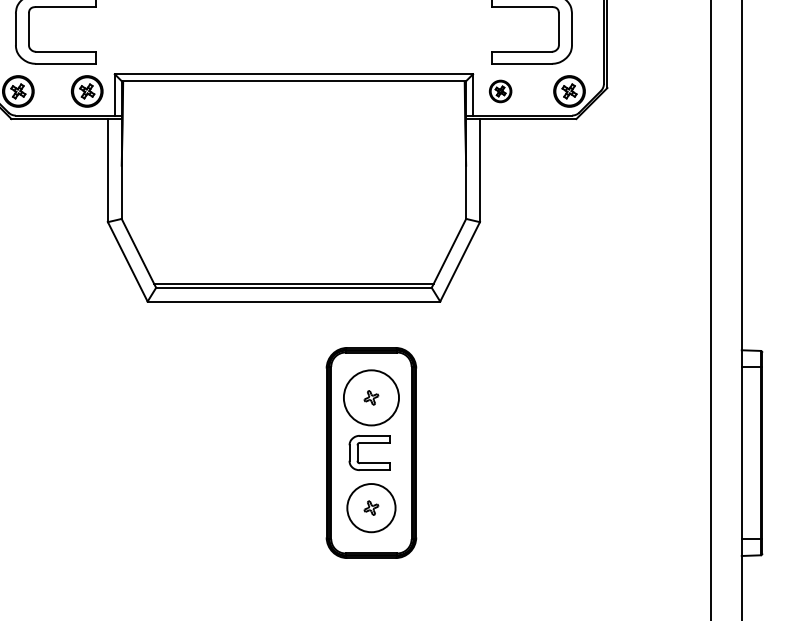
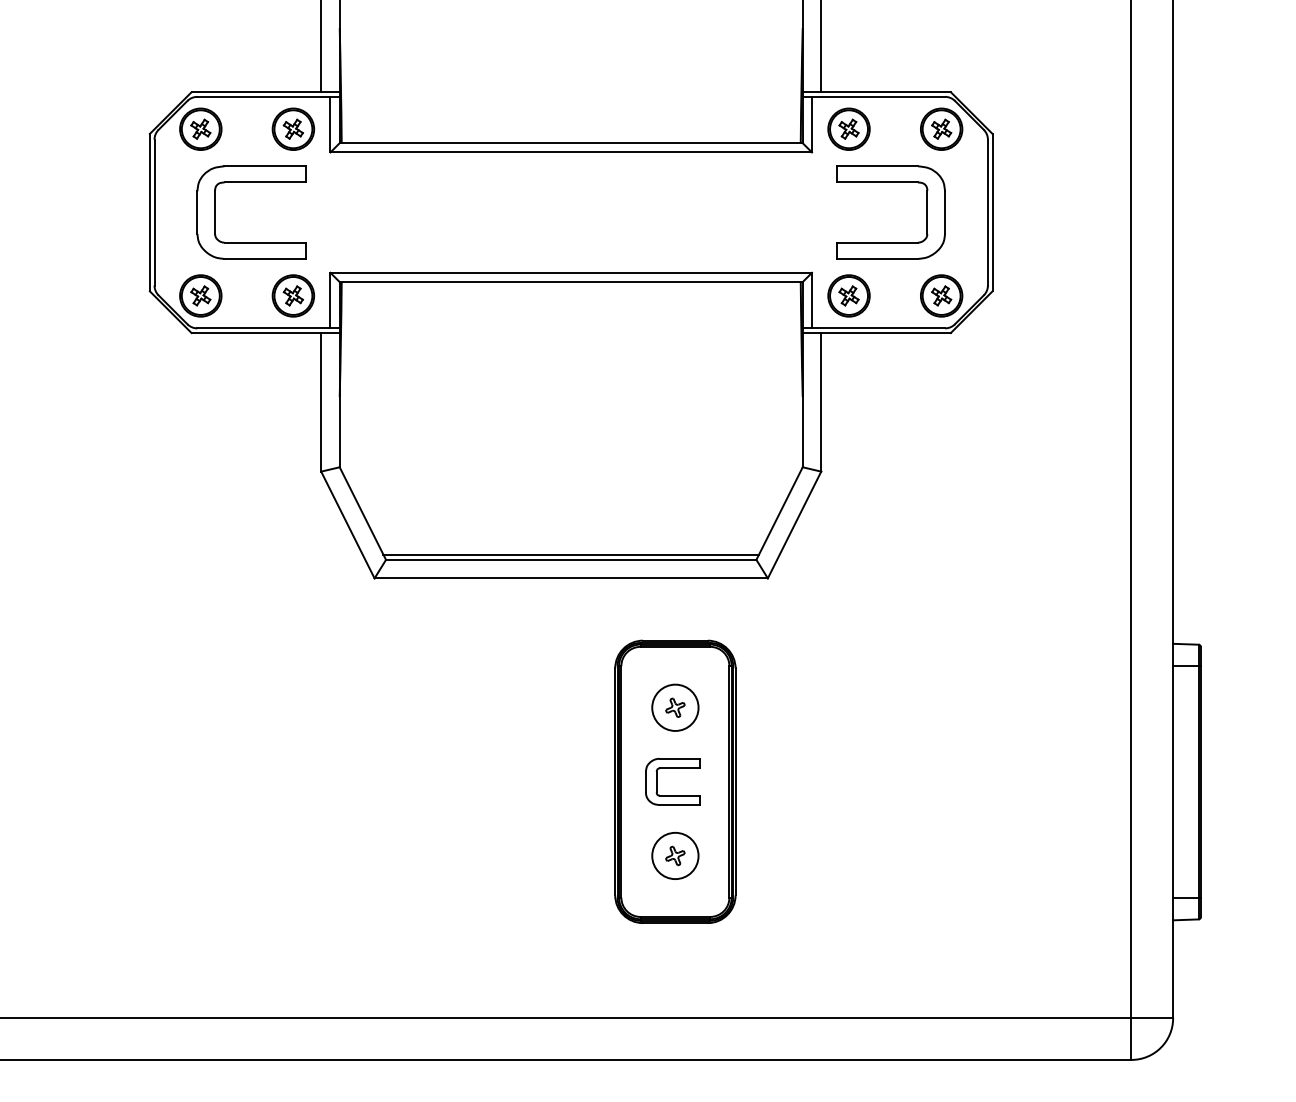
part: (500, 91) -> (848, 295), size x1.43
circle: (371, 397) -> (675, 707), size x0.62
circle: (371, 507) -> (675, 855), size x0.71

